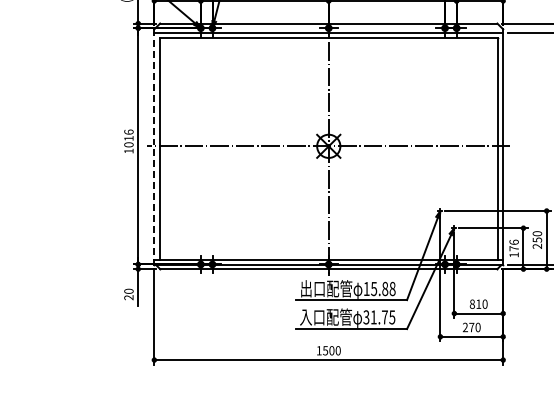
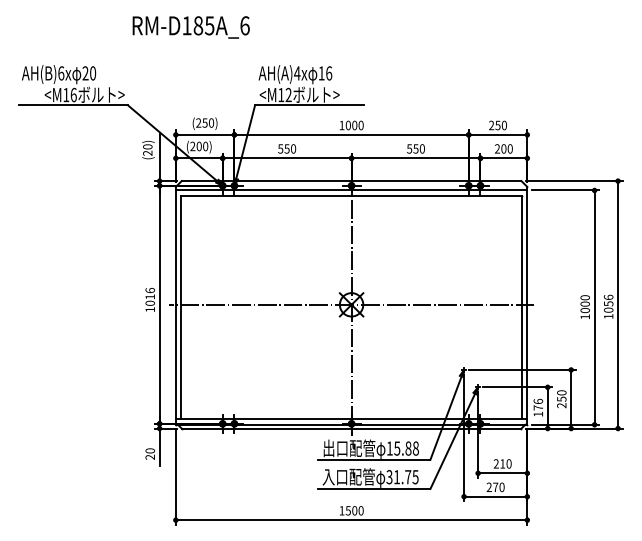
line: (153, 147) -> (175, 305), dashed -> solid
text: (471, 303) -> (495, 463), 810 -> 210

